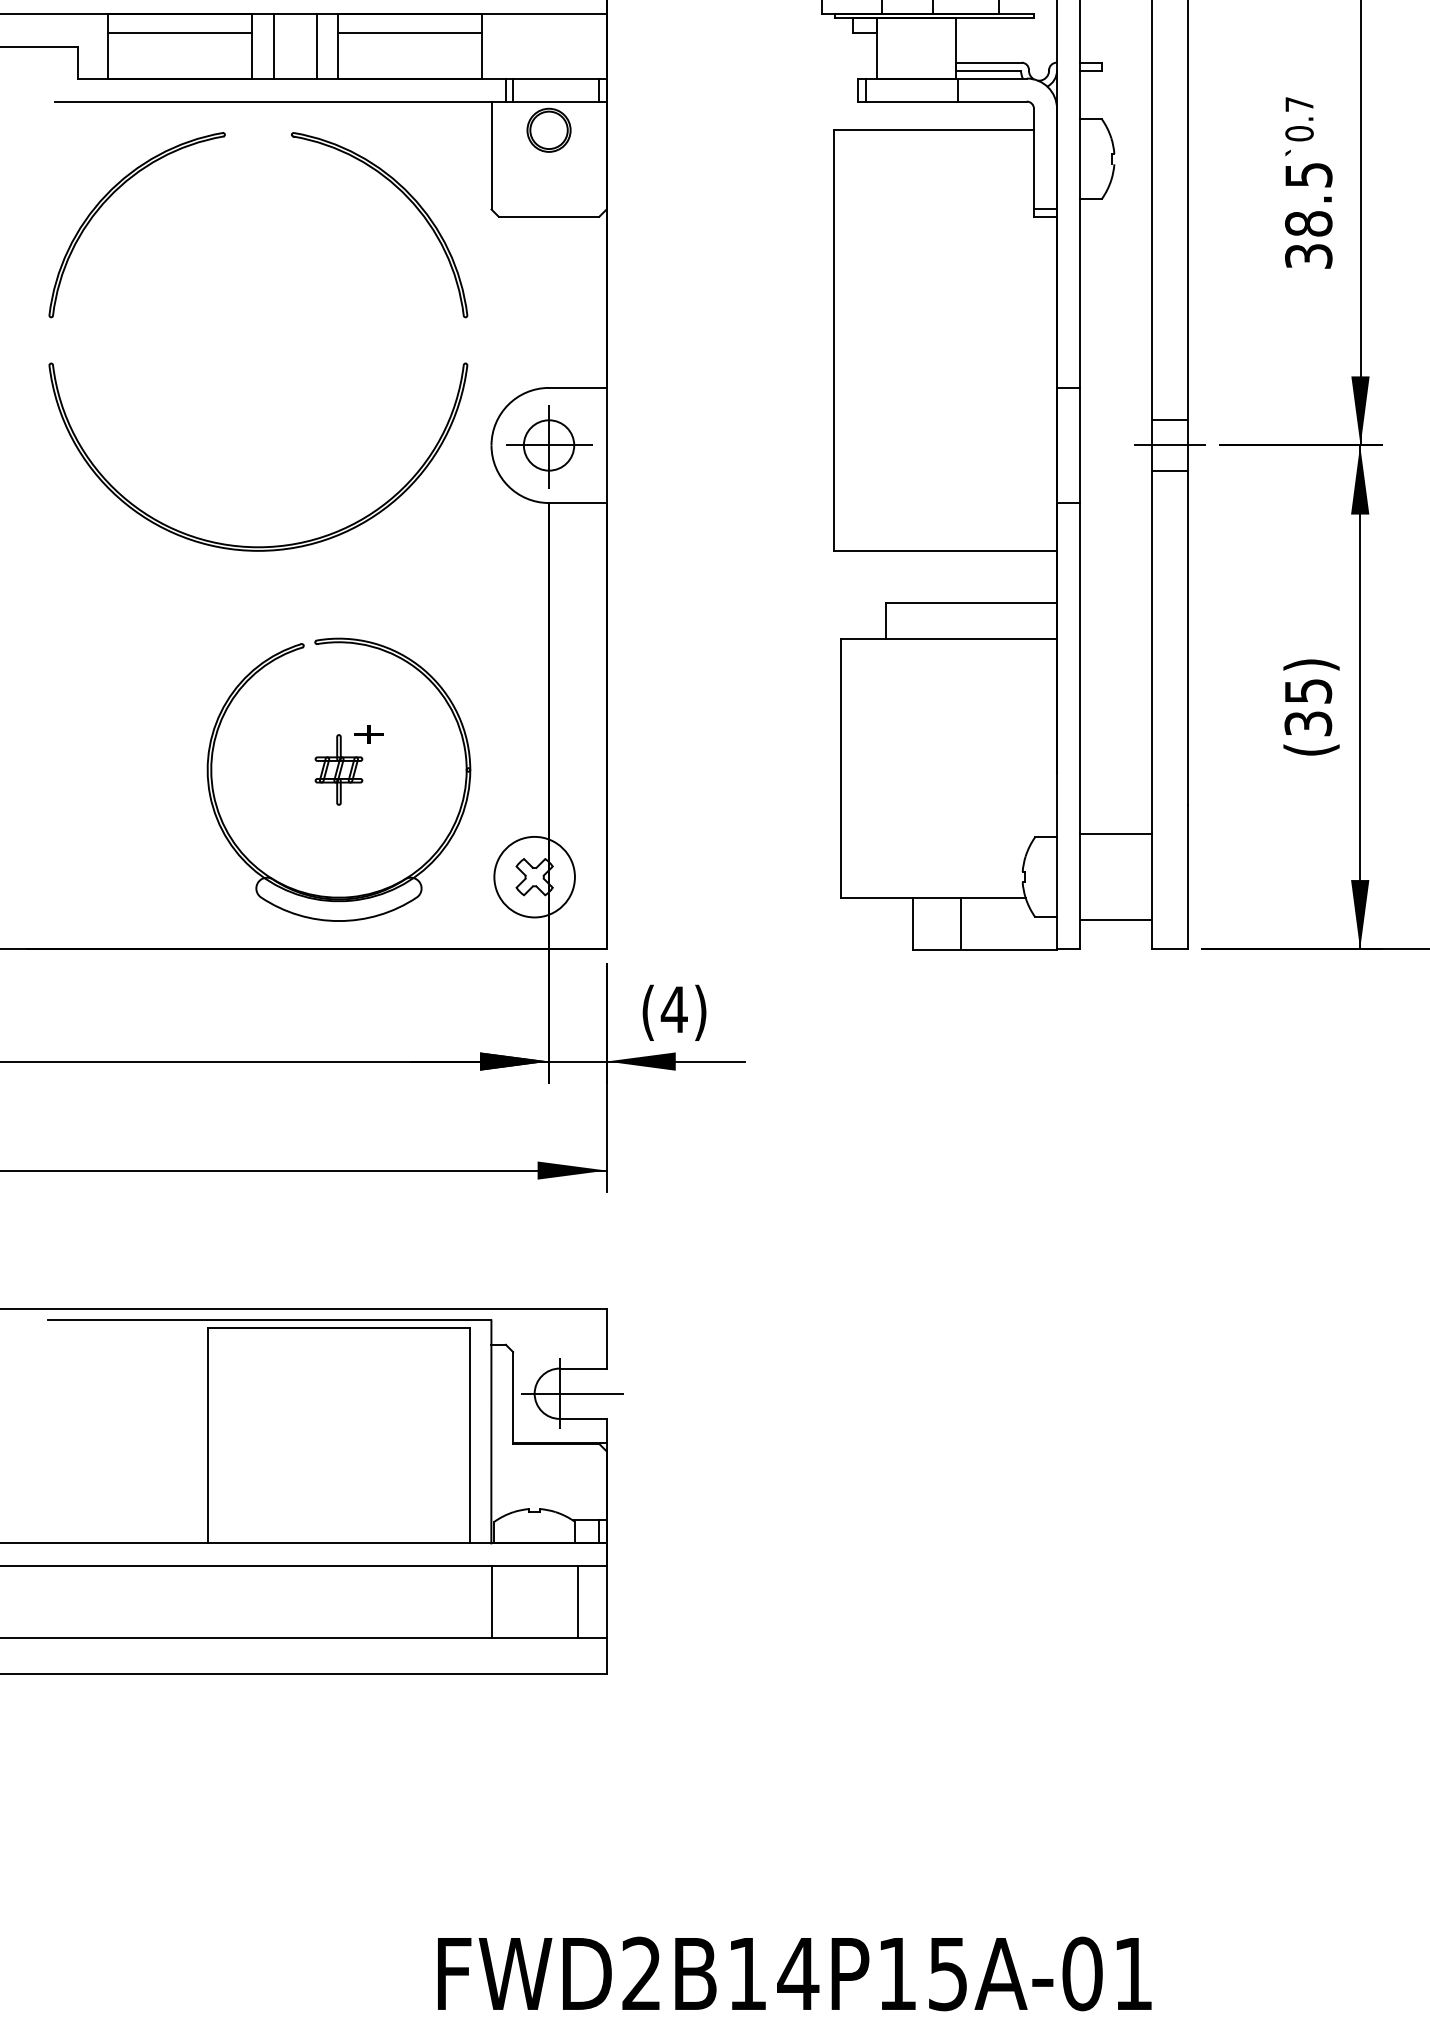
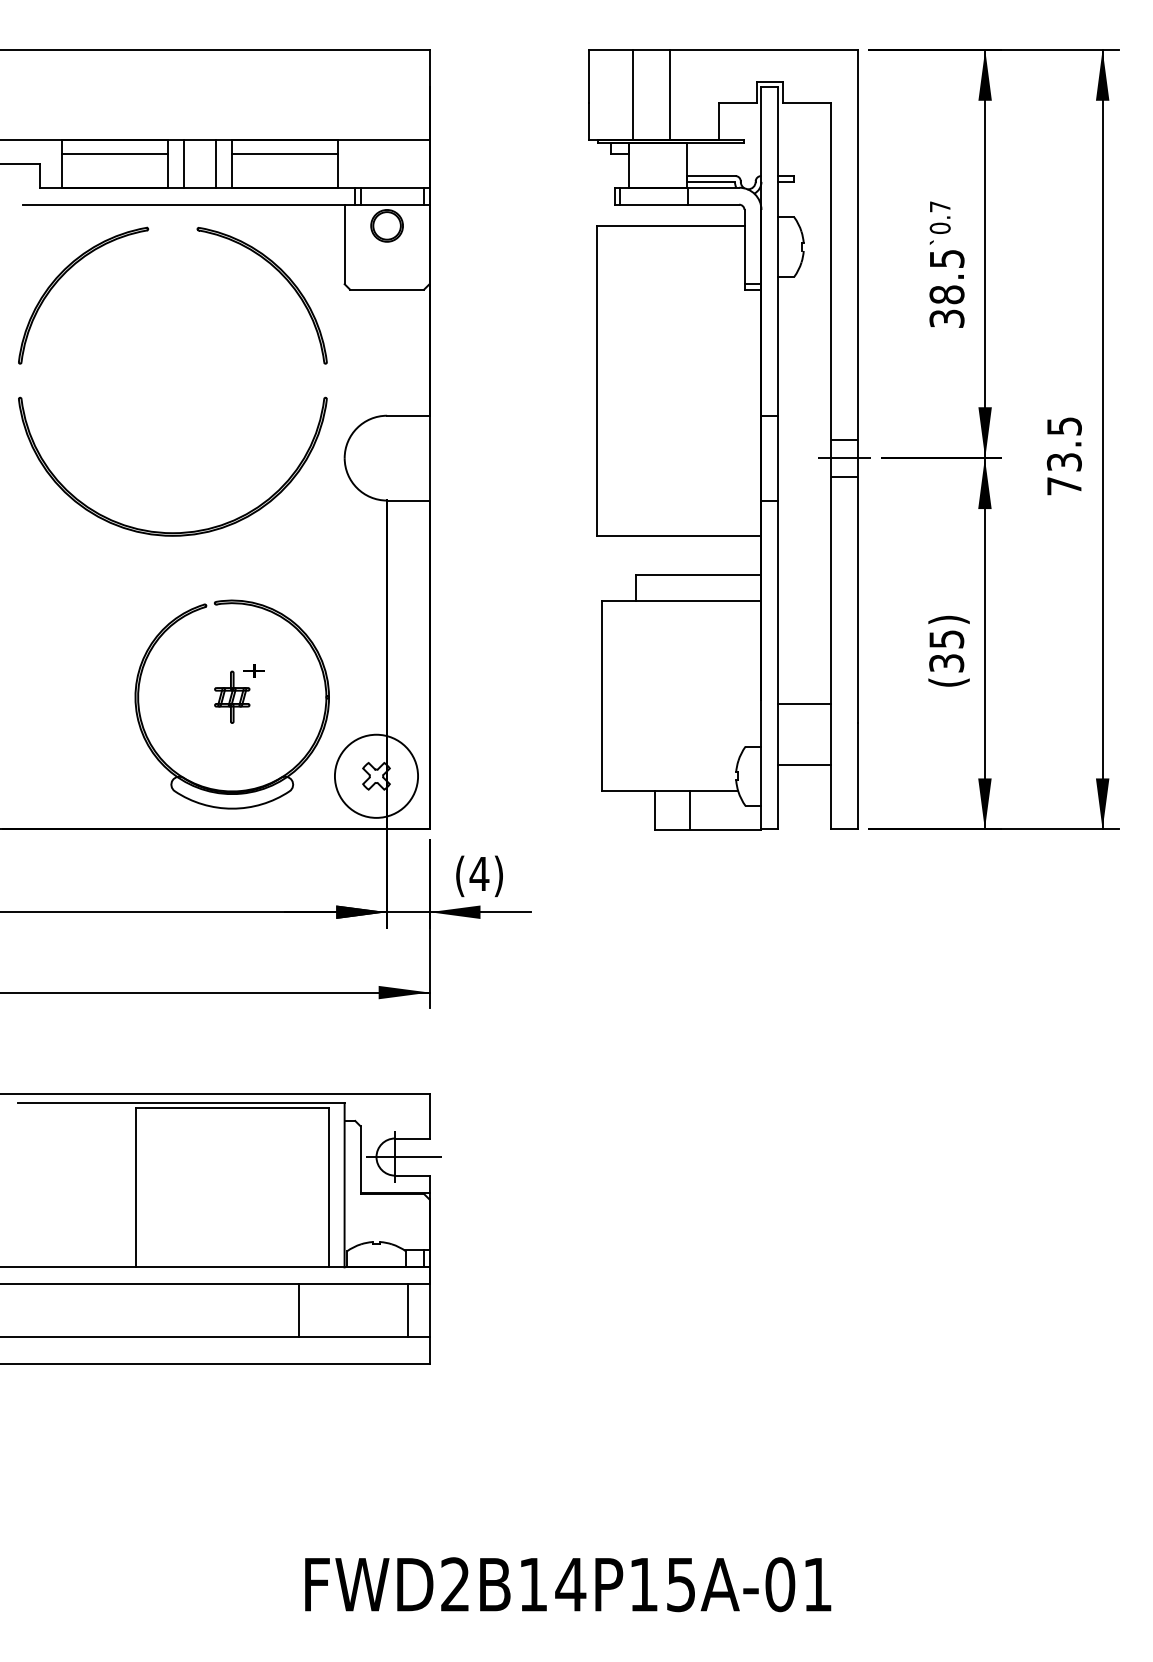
part: (548, 445) -> (386, 458), removed
line: (1115, 833) -> (804, 703), moved
circle: (534, 877) -> (376, 776), size x1.4
line: (1115, 920) -> (804, 765), moved
line: (491, 1601) -> (298, 1310), moved

